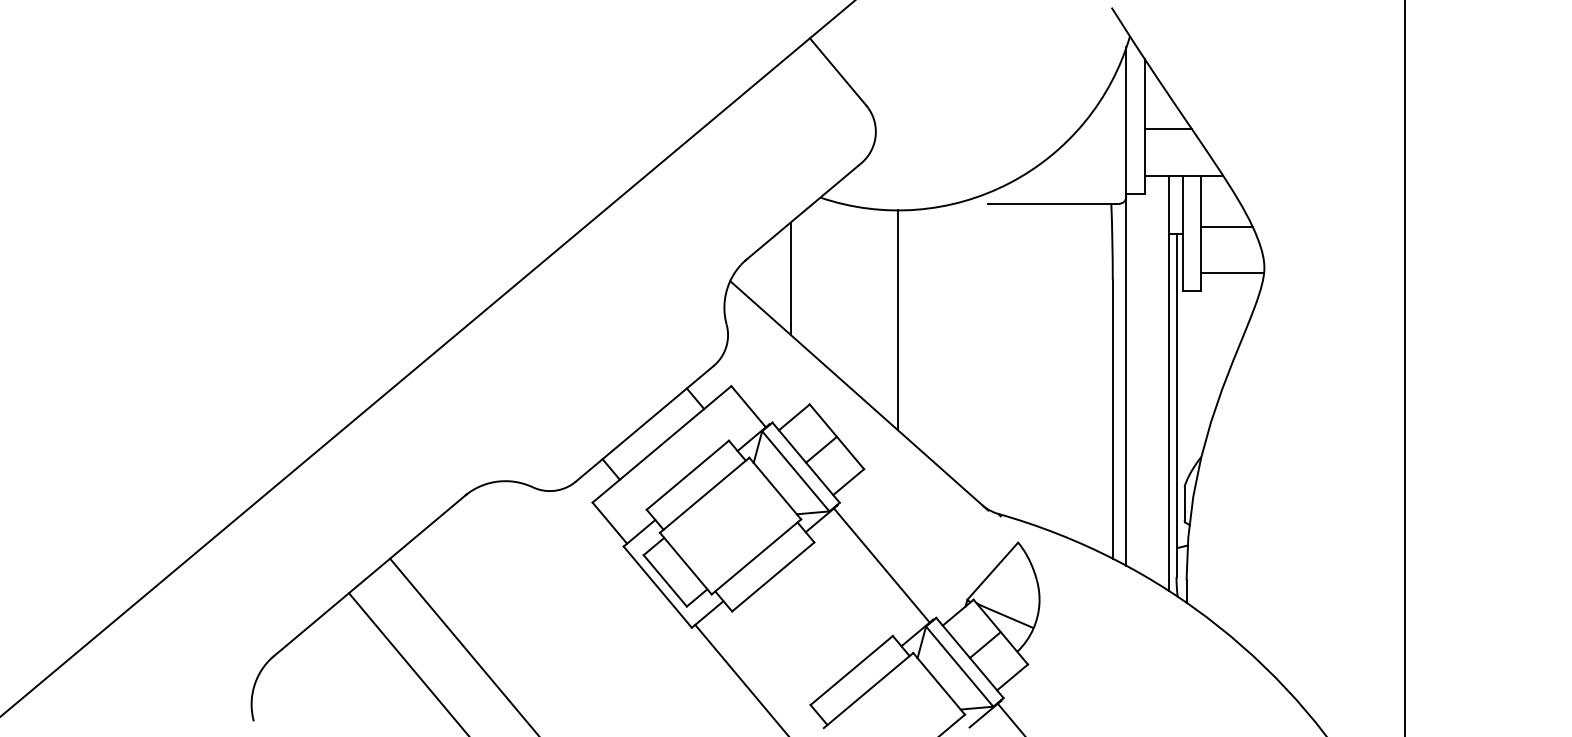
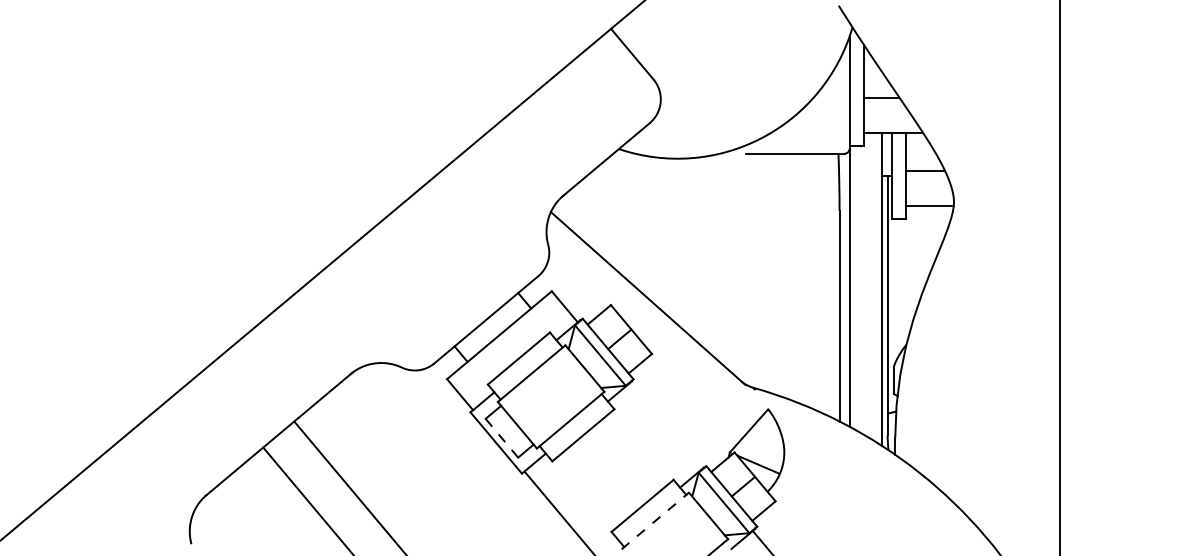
line: (790, 277) -> (596, 209), removed
line: (897, 320) -> (677, 241), removed
line: (882, 565) -> (665, 426), removed
line: (664, 579) -> (501, 437), solid -> dashed
line: (868, 689) -> (655, 520), solid -> dashed

